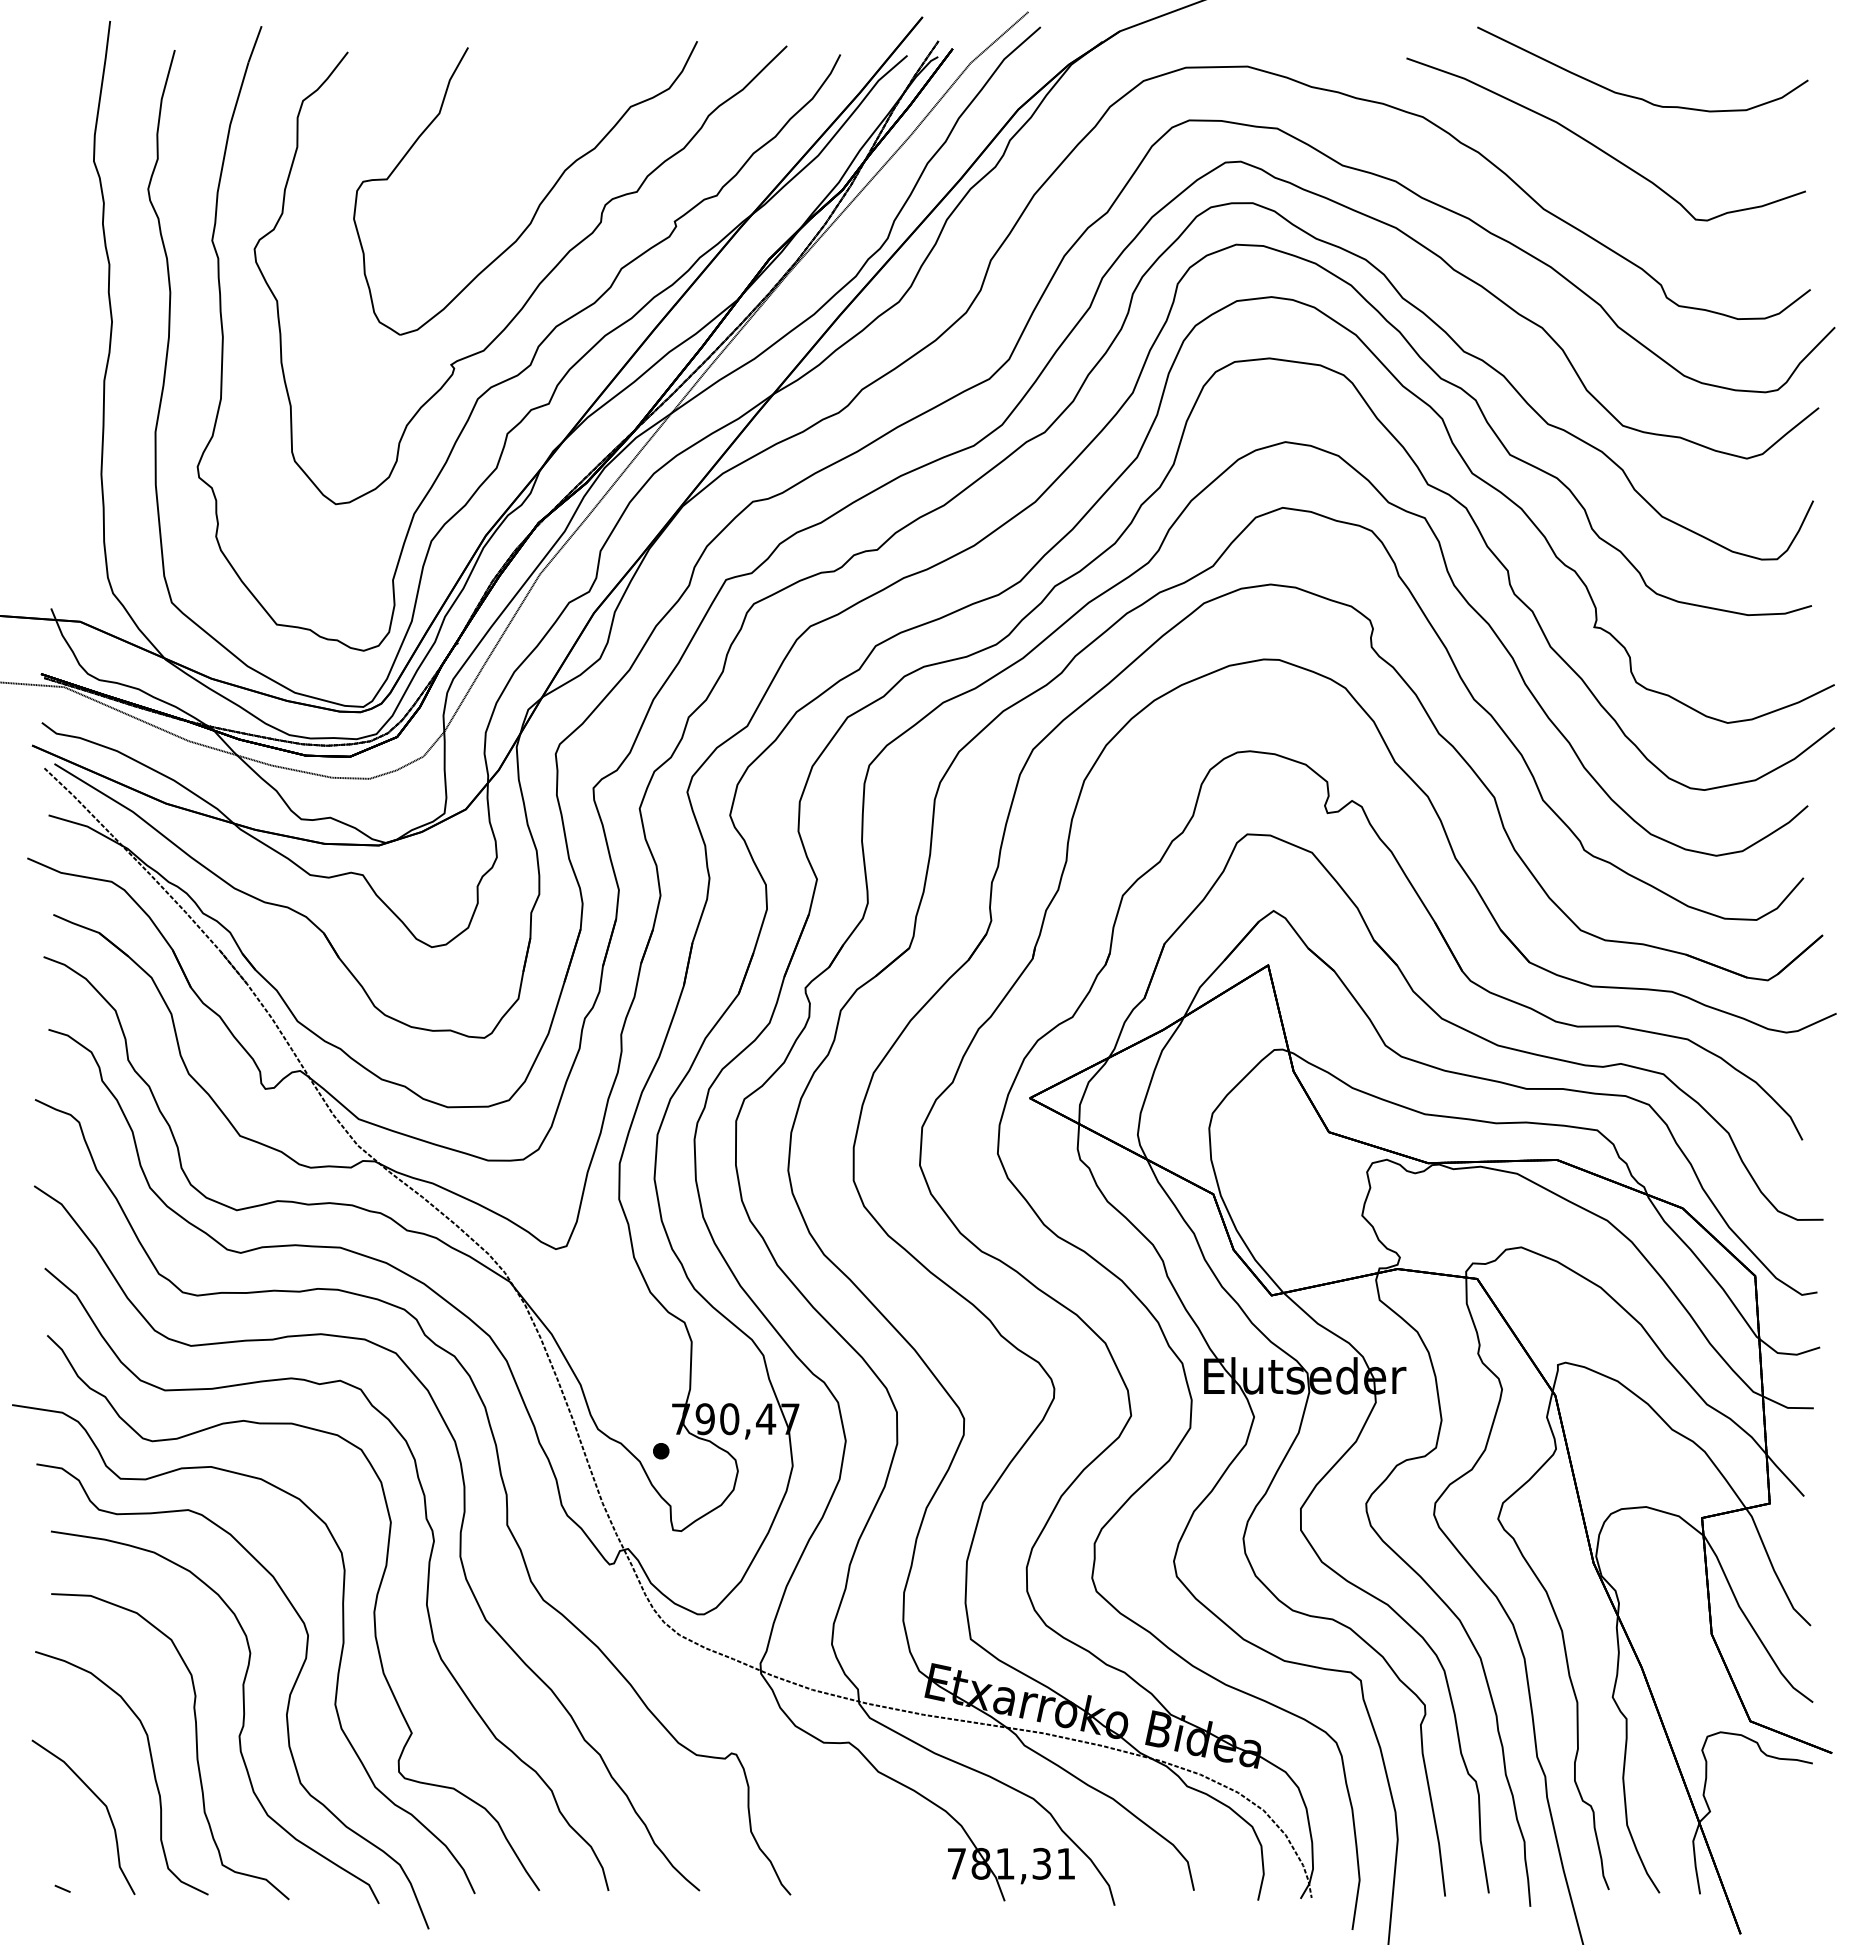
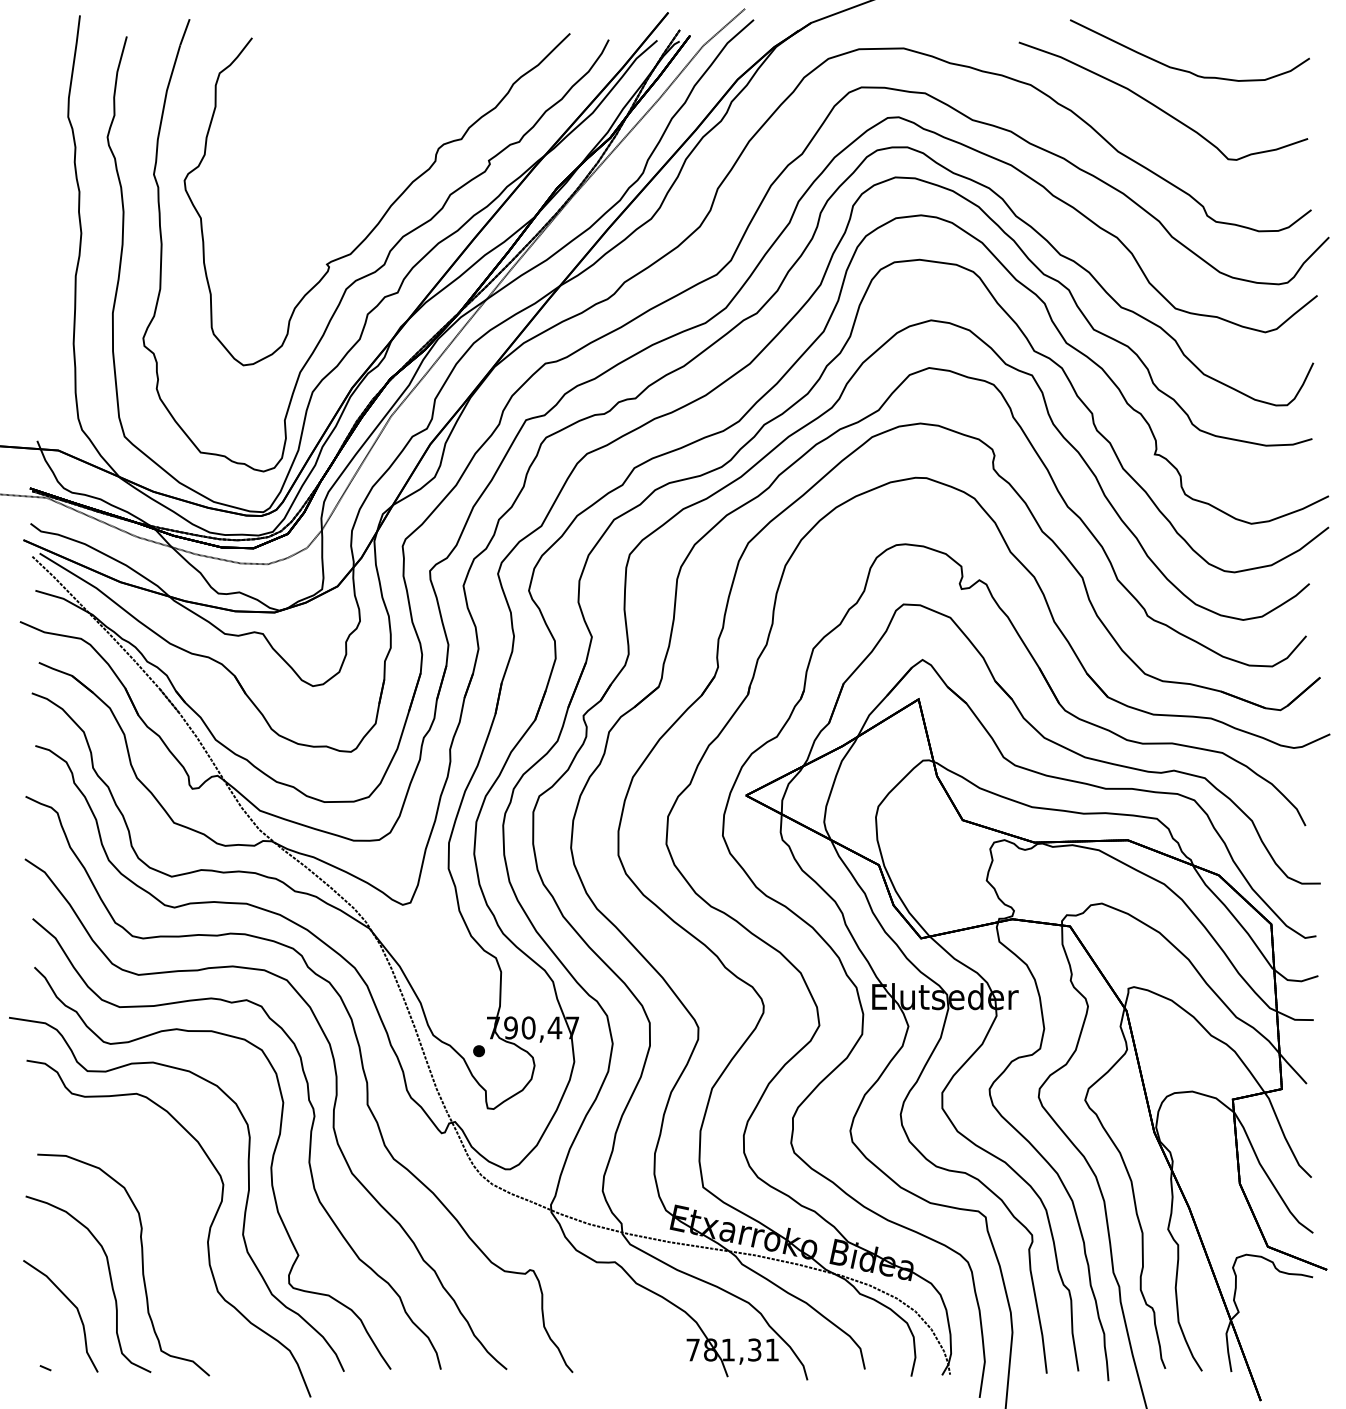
part: (542, 199) -> (393, 144), removed
curve: (242, 1719) -> (175, 1245), removed

